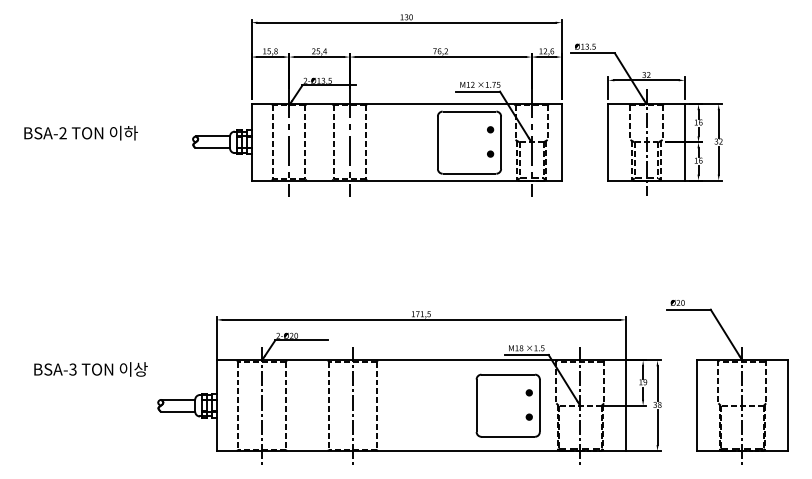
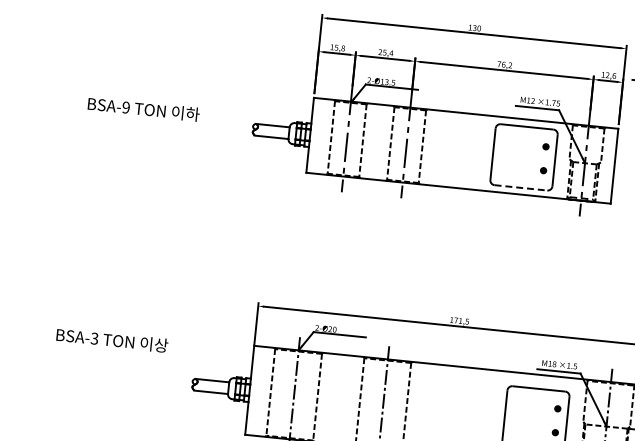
text: (62, 133) -> (125, 107), BSA-2 -> BSA-9
line: (469, 173) -> (520, 187), solid -> dashed
text: (90, 369) -> (111, 340), moved

